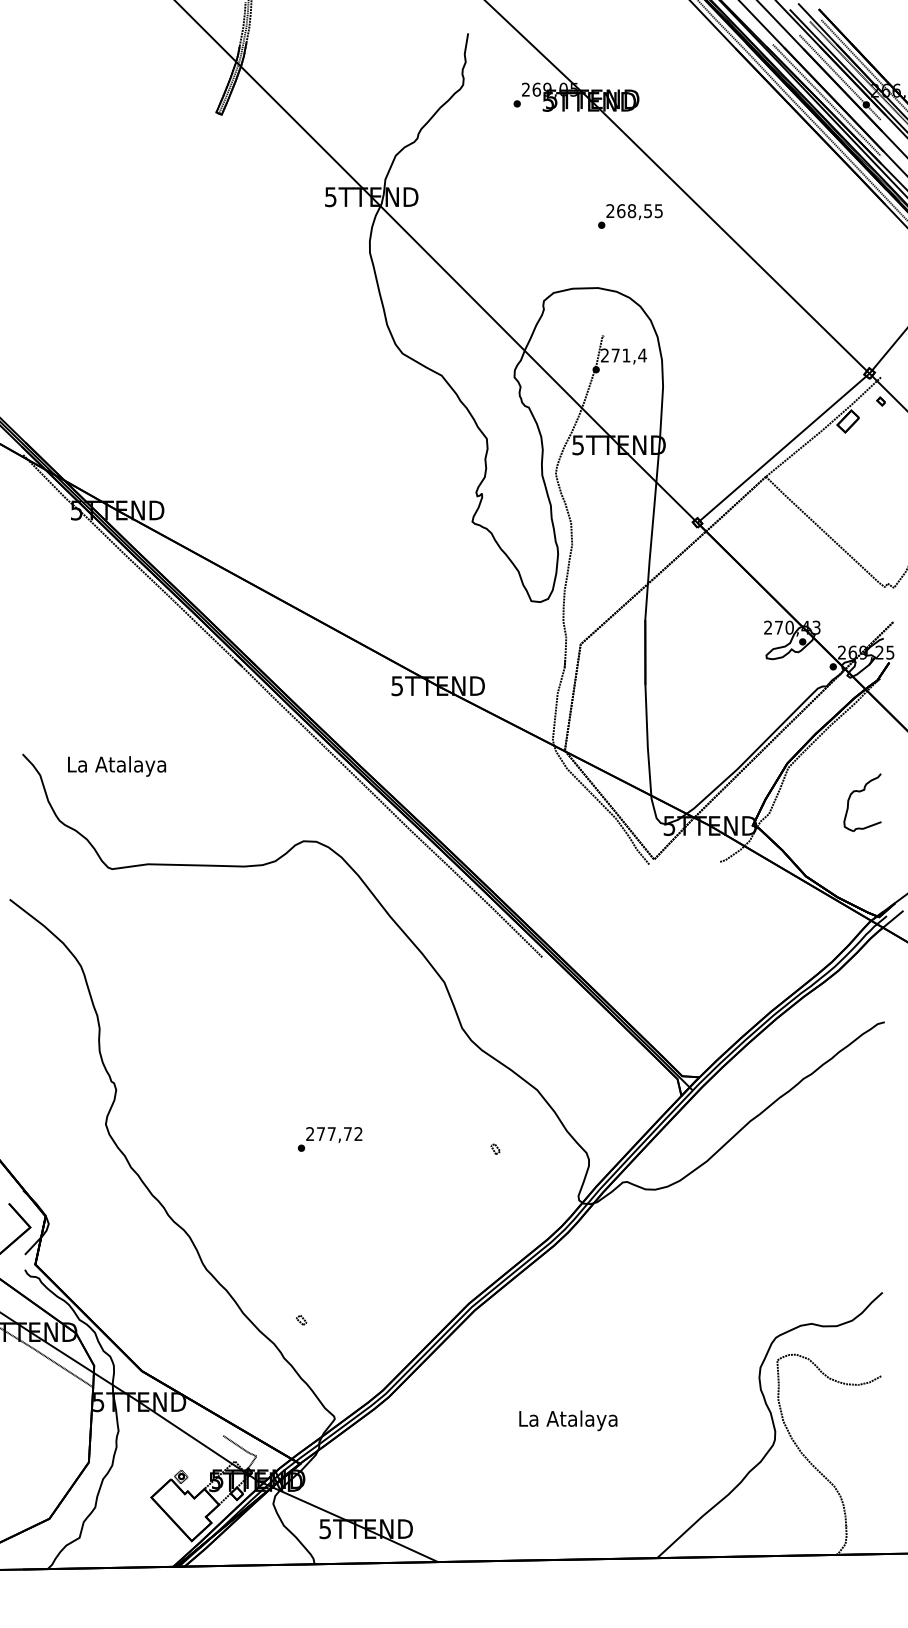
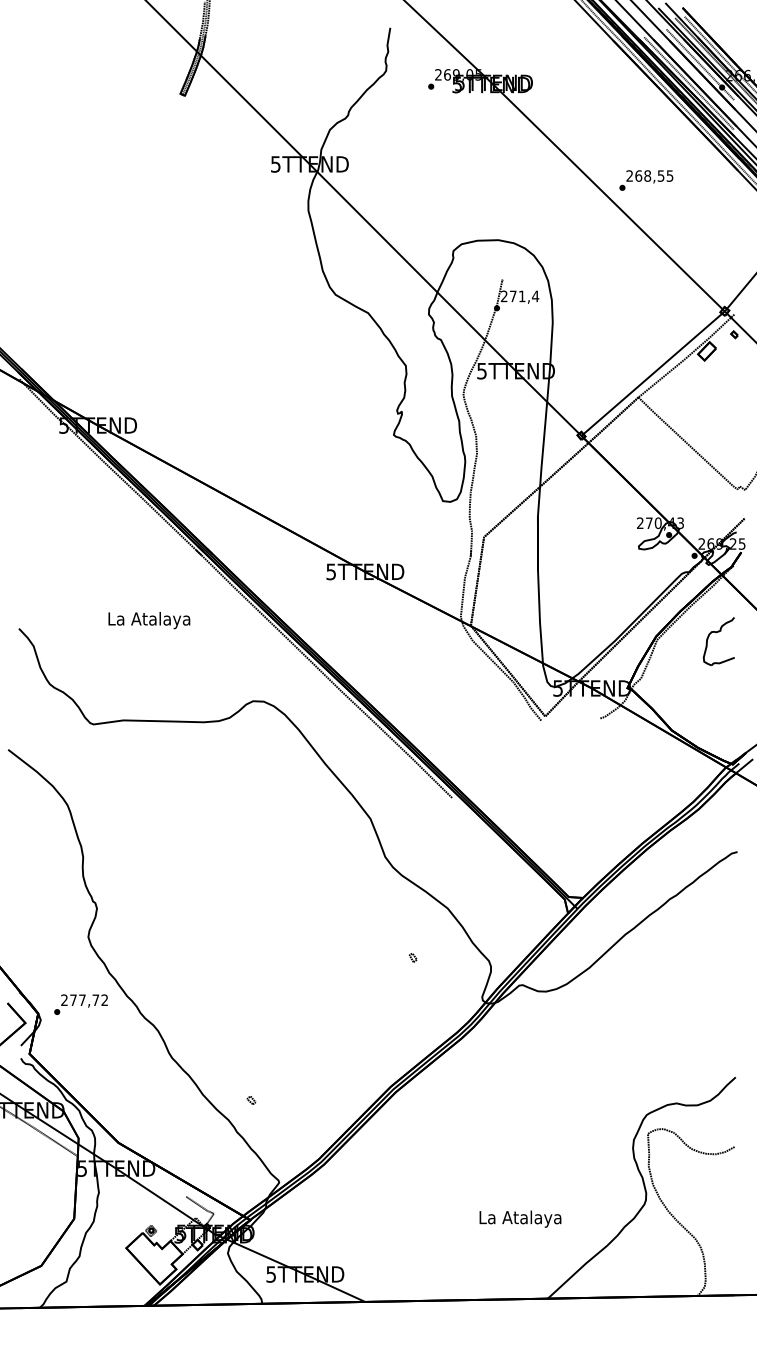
text: (630, 216) -> (646, 180), moved
text: (117, 766) -> (149, 620), moved
part: (860, 792) -> (717, 633), moved
text: (329, 1139) -> (80, 1004), moved
text: (568, 1420) -> (520, 1218), moved

